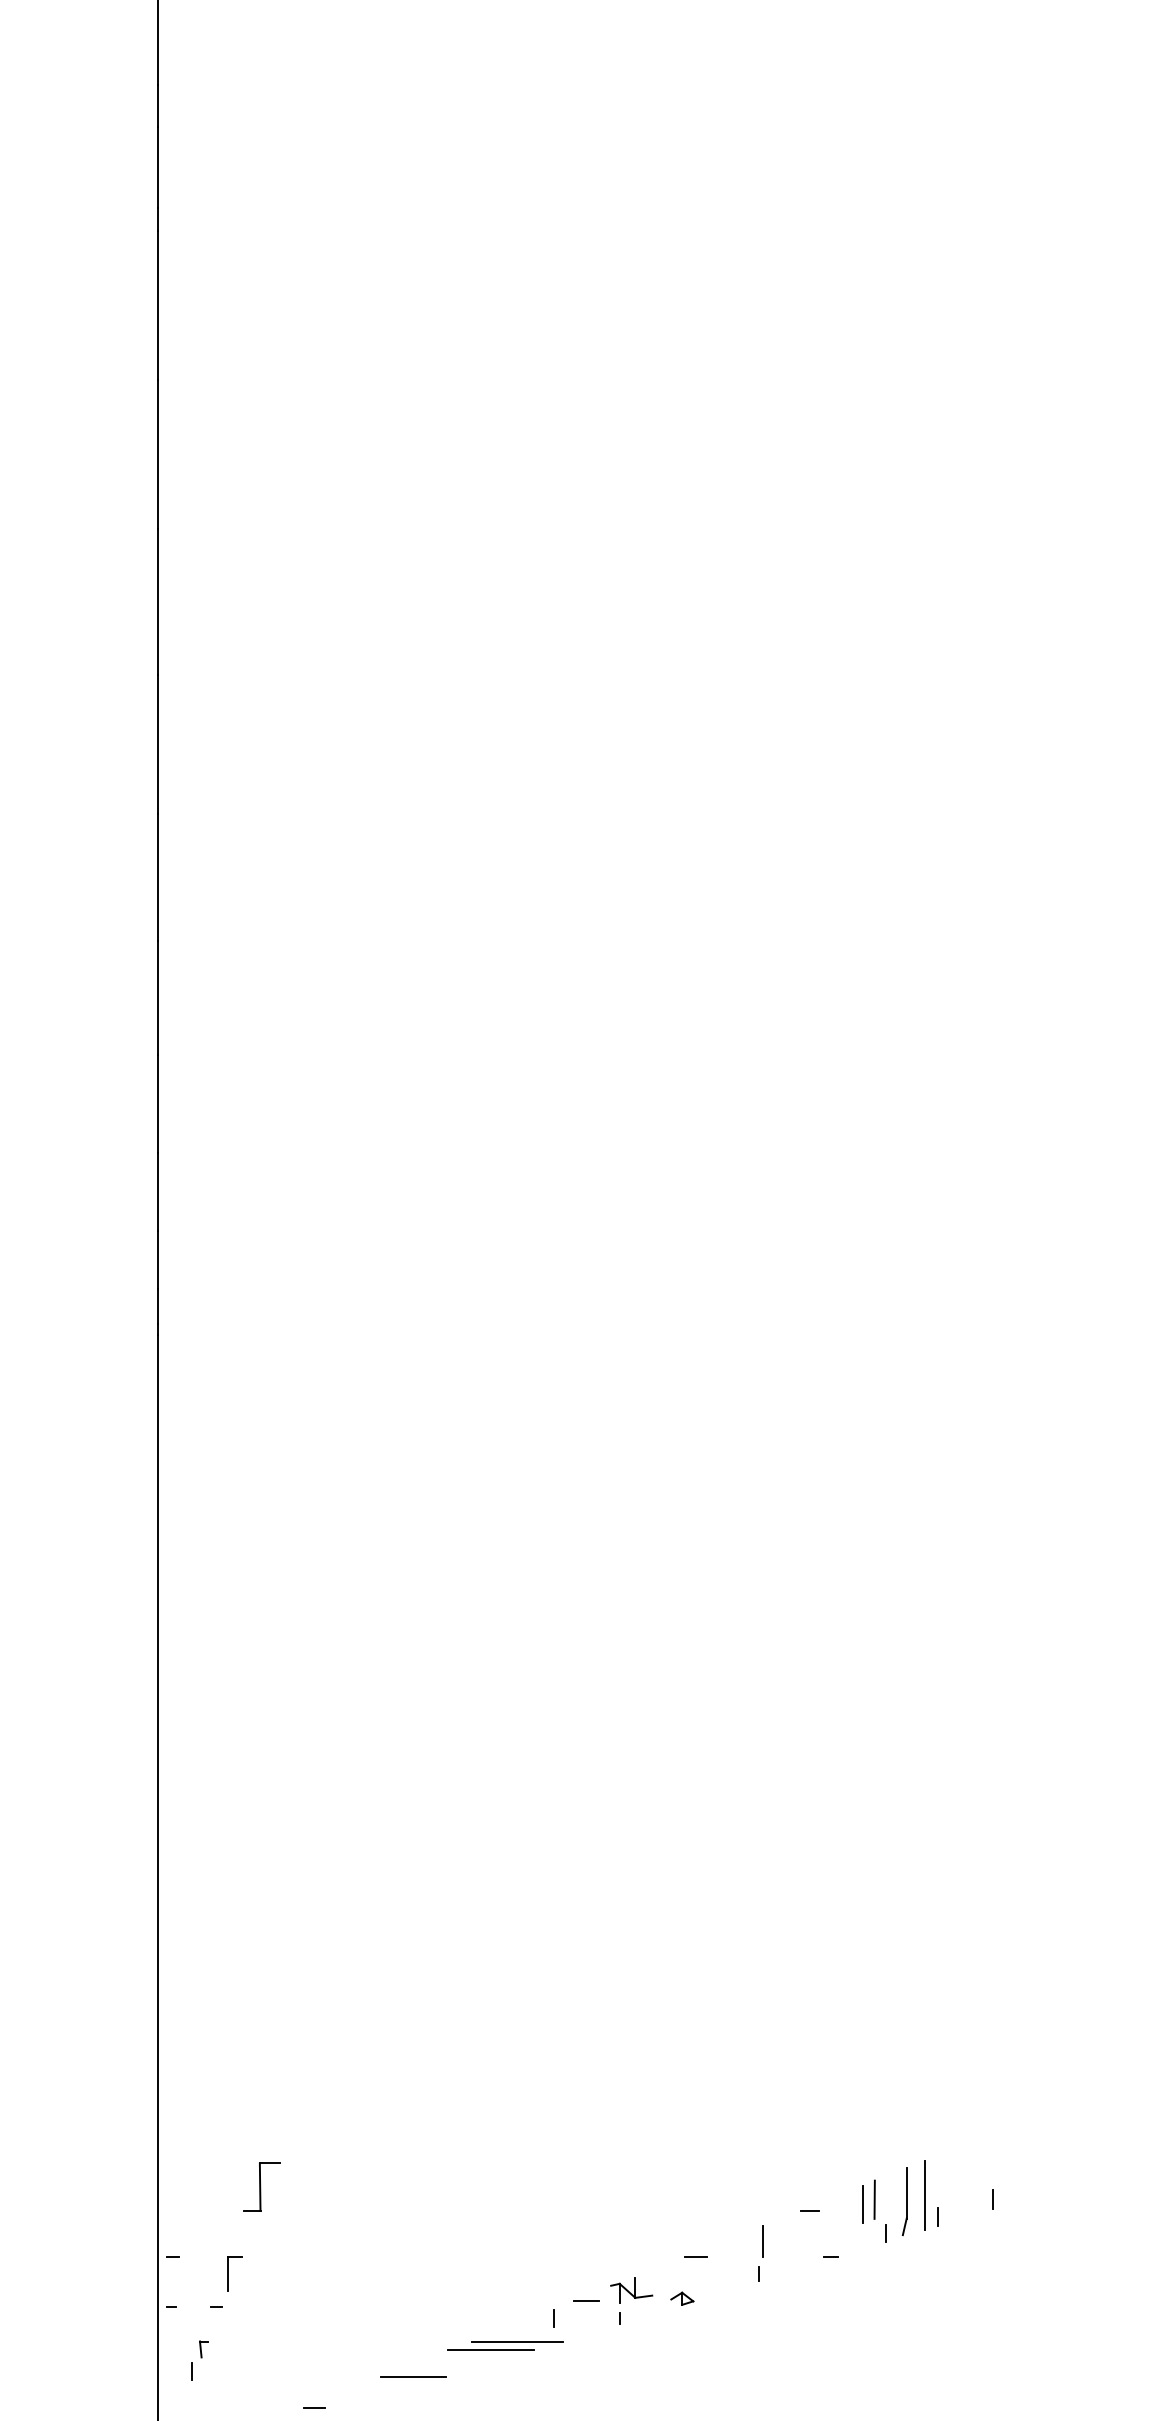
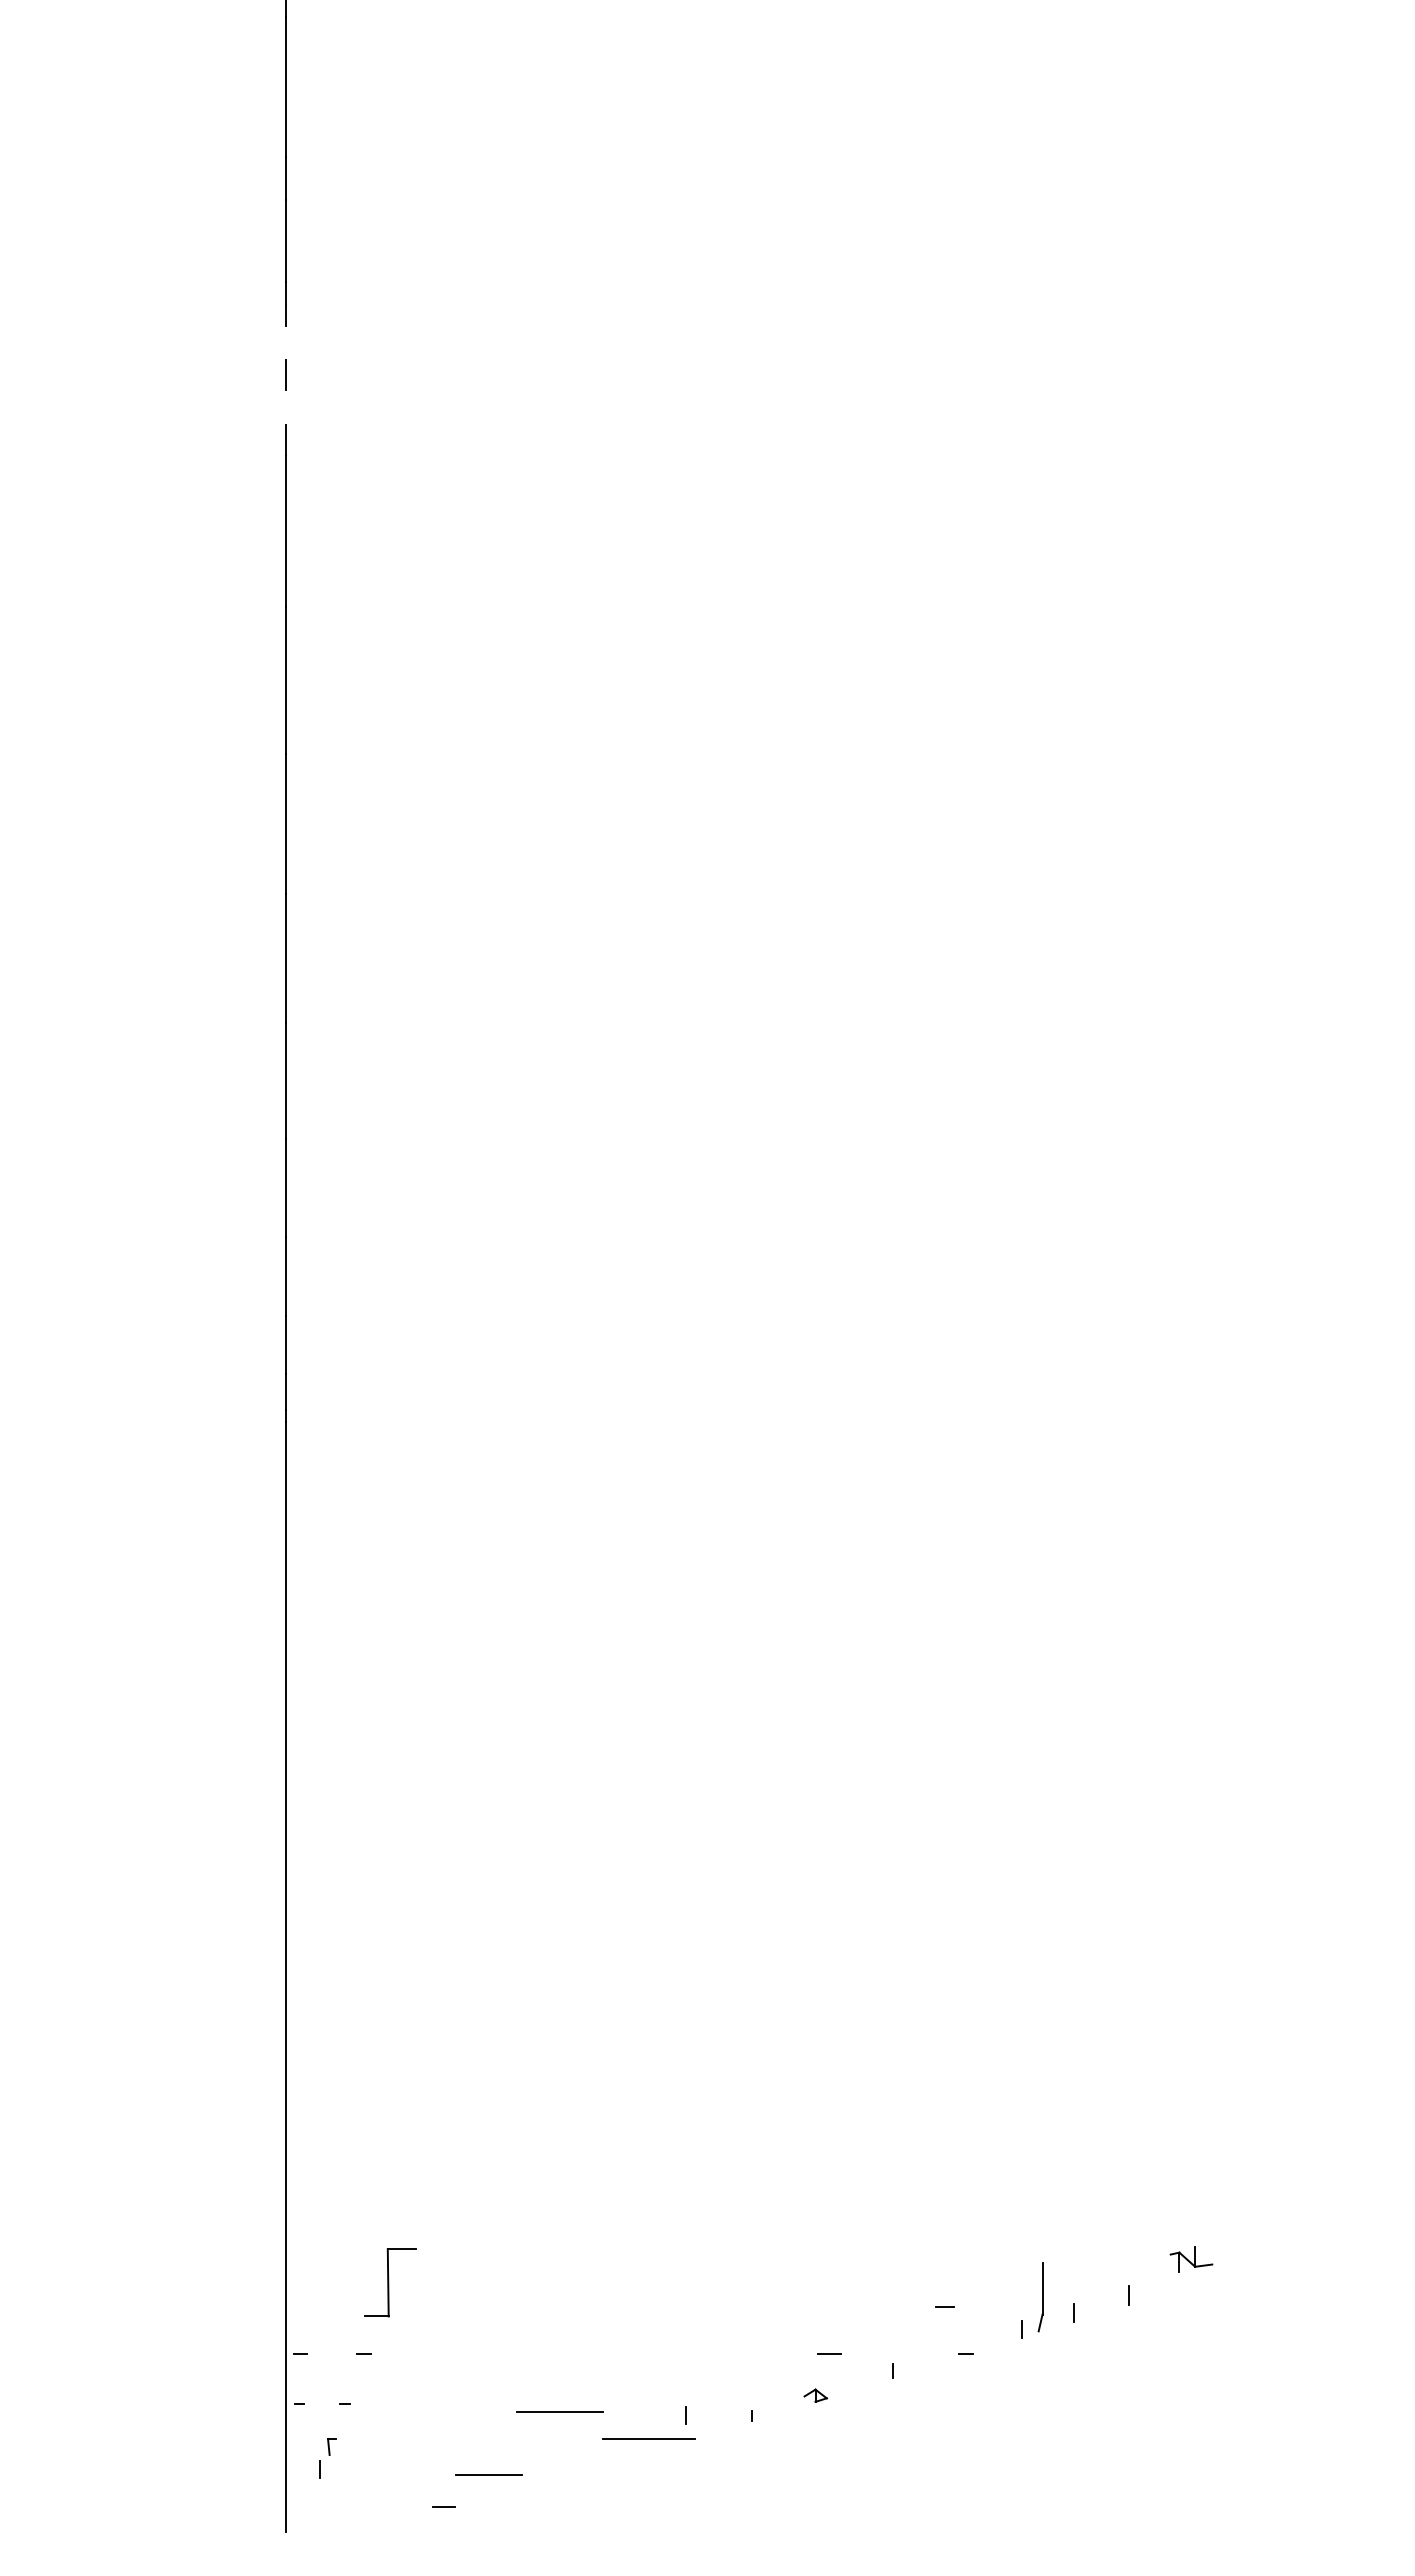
line: (157, 305) -> (285, 380), solid -> dashed
part: (261, 2186) -> (390, 2282), size x1.4
line: (924, 2195) -> (1060, 2291), removed
line: (875, 2199) -> (1010, 2295), removed
line: (863, 2203) -> (998, 2299), removed
line: (763, 2241) -> (897, 2337), removed
line: (228, 2273) -> (356, 2370), removed
part: (631, 2290) -> (1191, 2259), moved
line: (586, 2300) -> (718, 2397), removed
line: (490, 2349) -> (559, 2411), moved
line: (413, 2376) -> (488, 2474), moved

